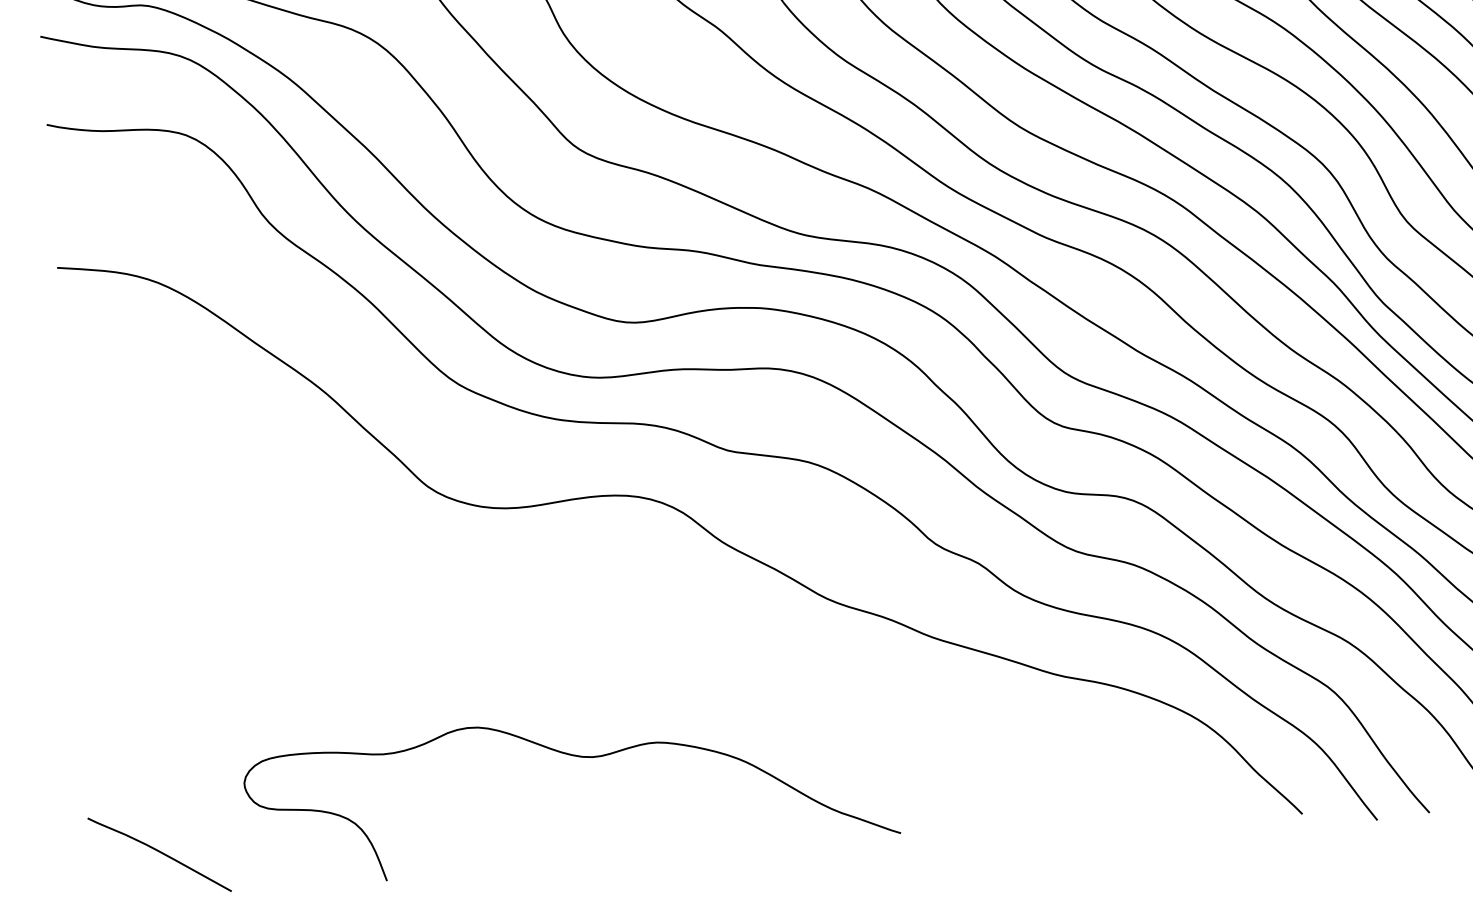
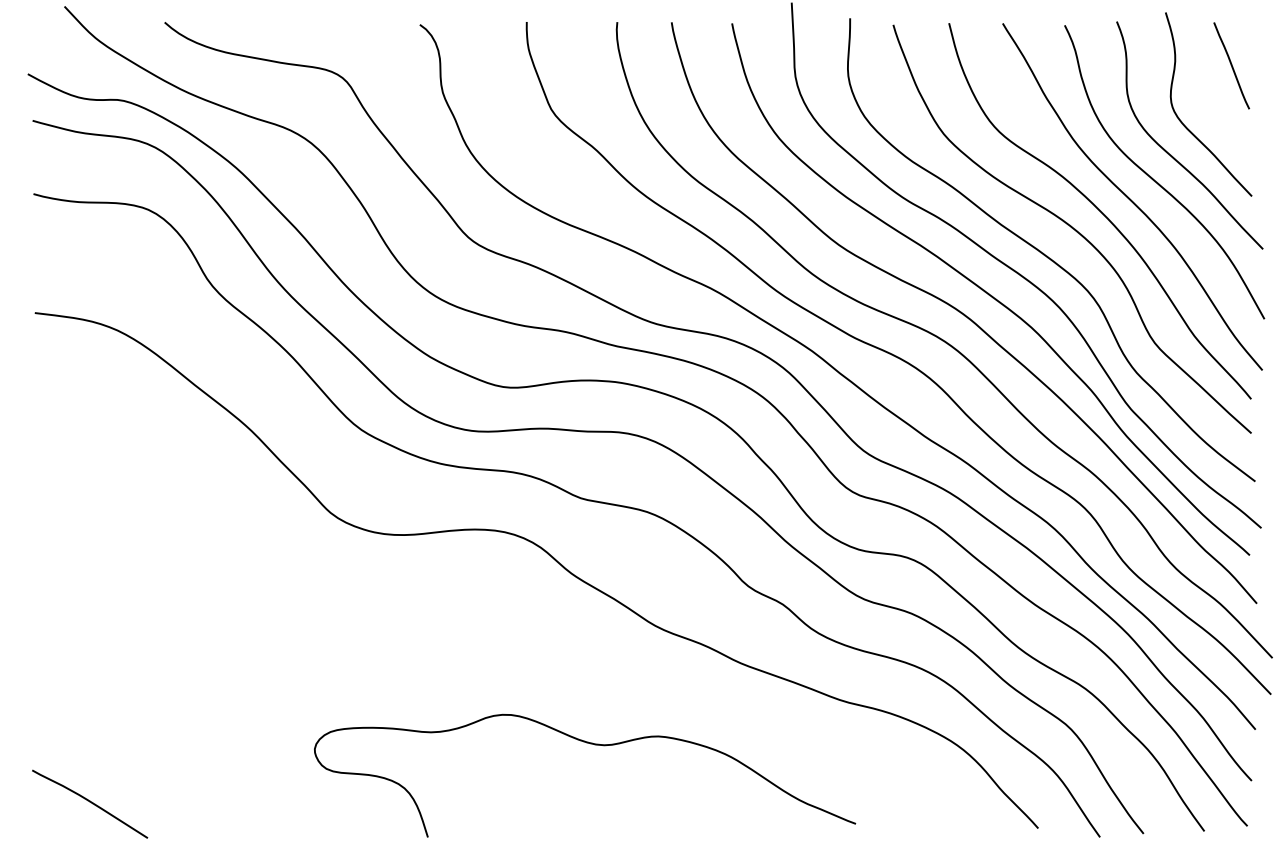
curve: (580, 758) -> (594, 745), moved

